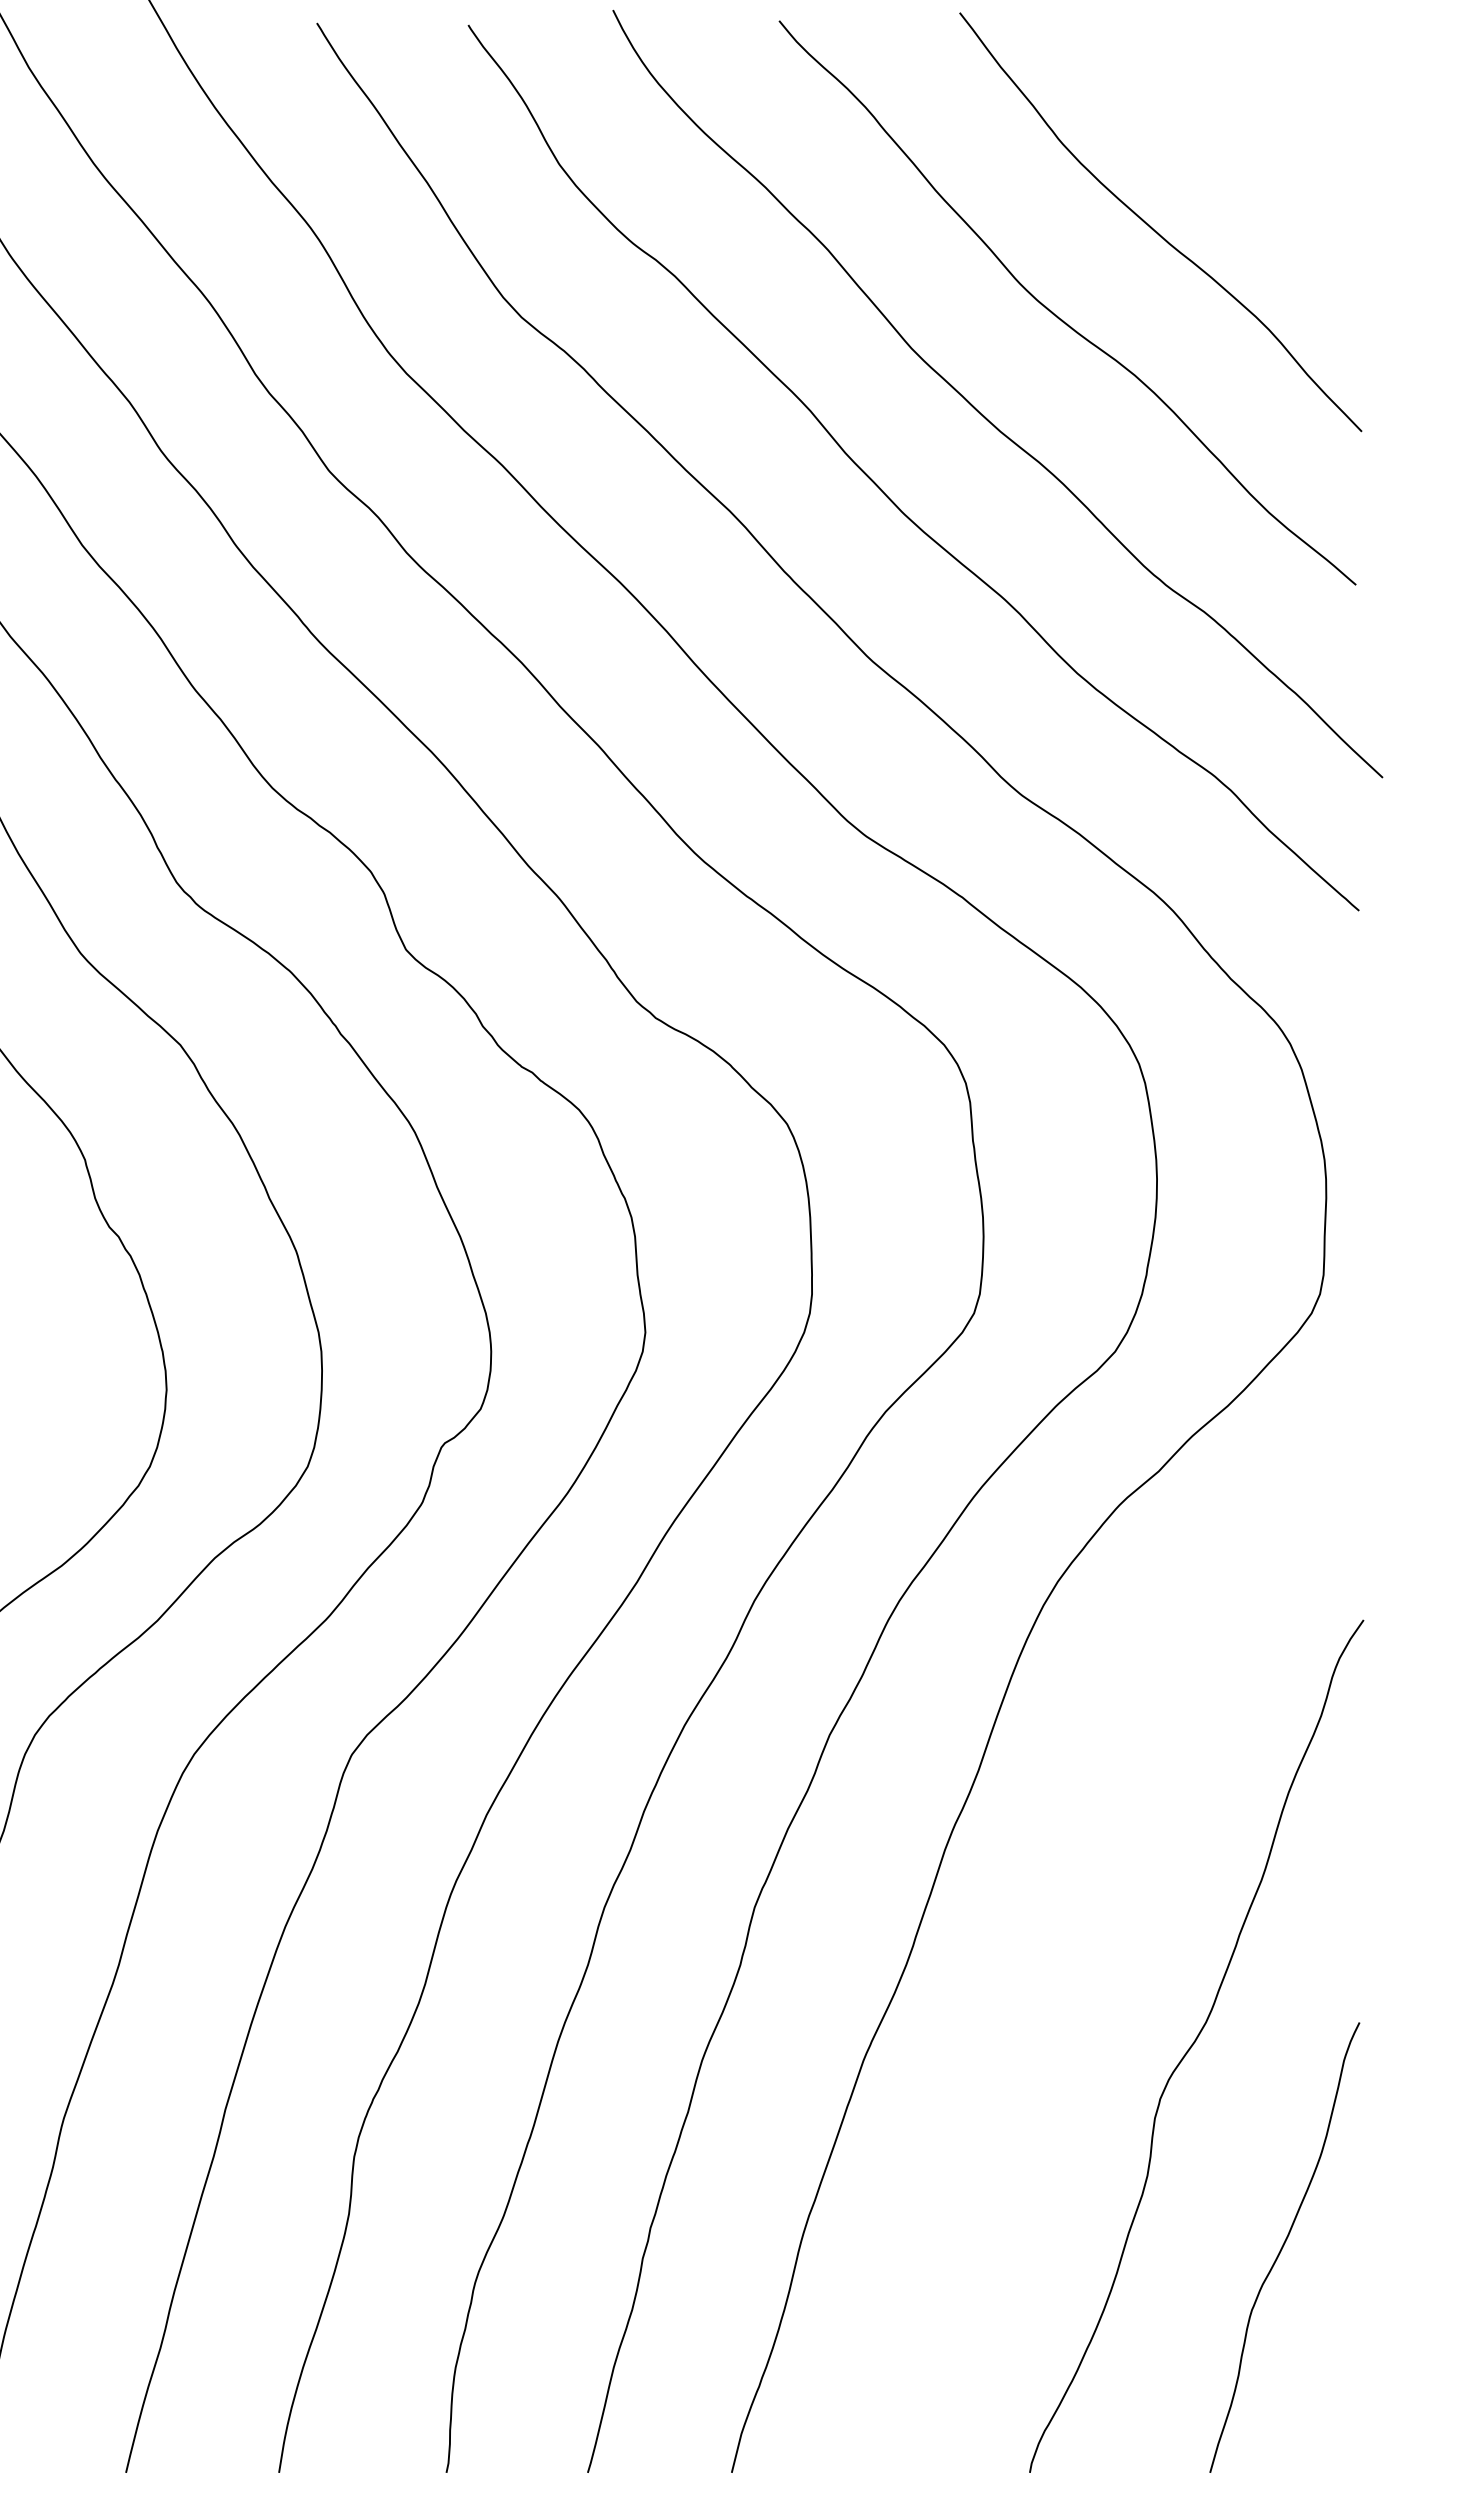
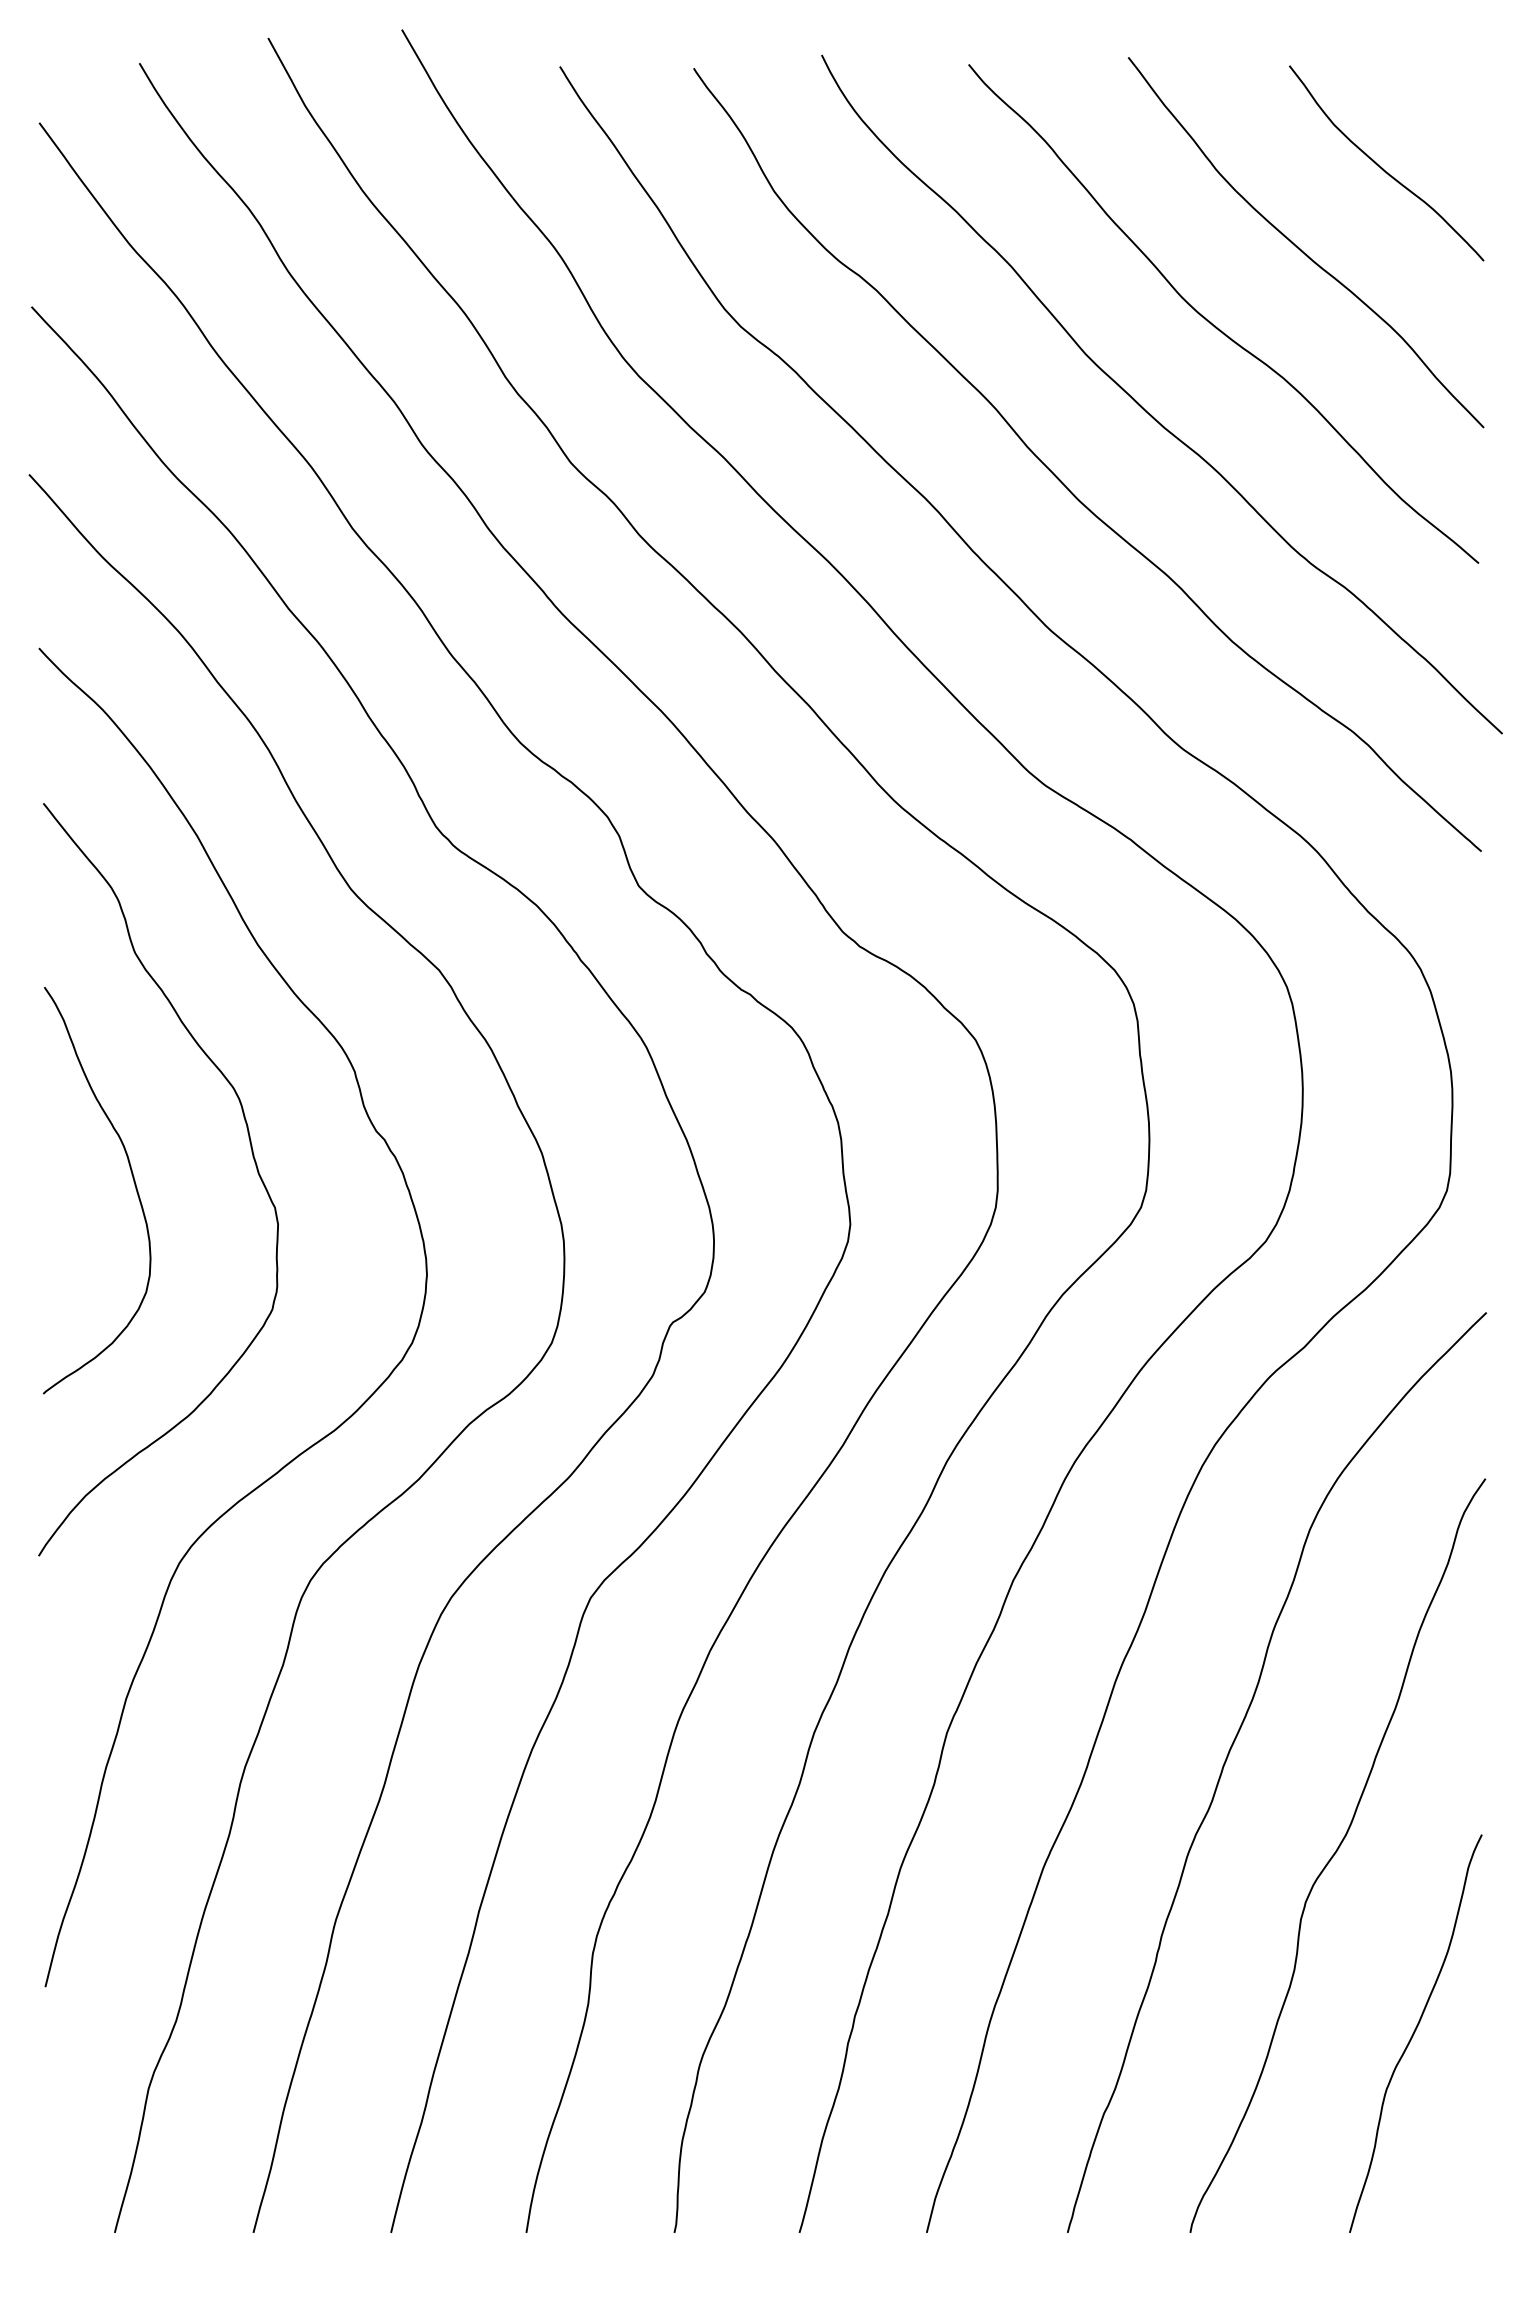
curve: (1247, 137) -> (1382, 167), added
curve: (1072, 1935) -> (1228, 1757), added

